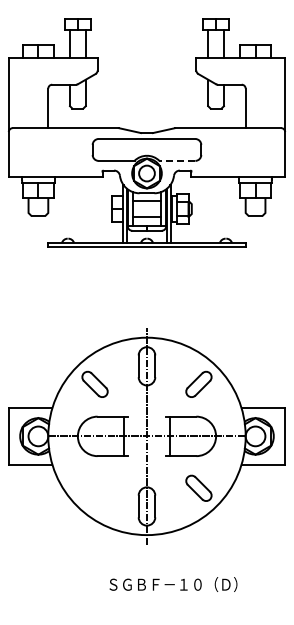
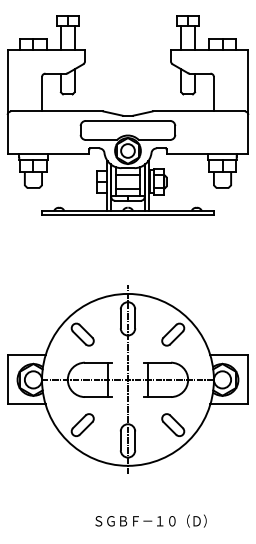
line: (177, 160) -> (154, 139), dashed -> solid
part: (94, 487) -> (82, 424), added
text: (173, 584) -> (151, 521), moved

